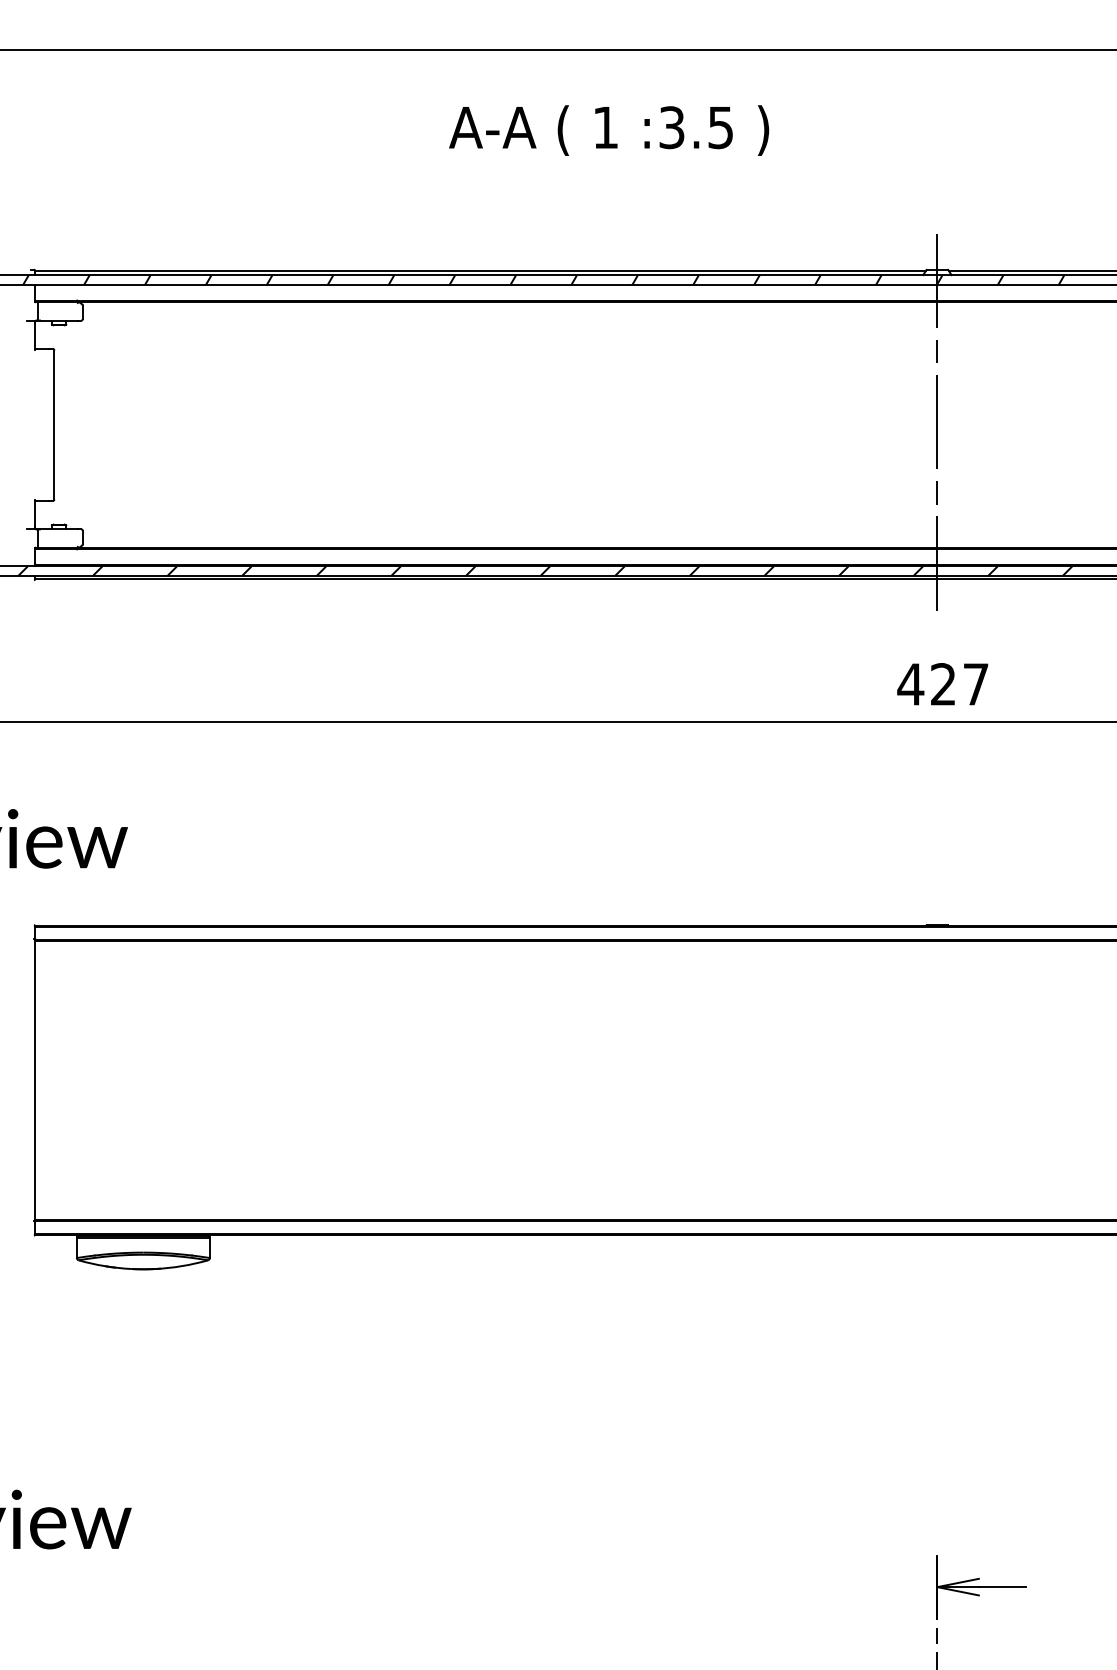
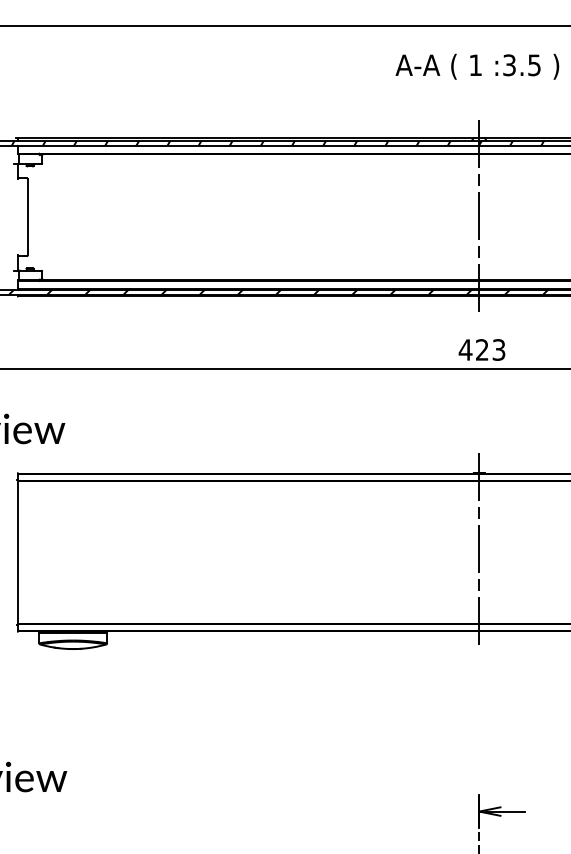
text: (609, 129) -> (477, 66), moved
text: (975, 683) -> (498, 349), 427 -> 423
line: (937, 1072) -> (479, 548), added

